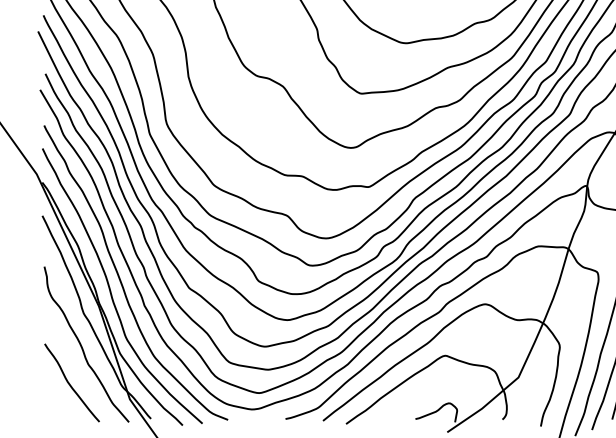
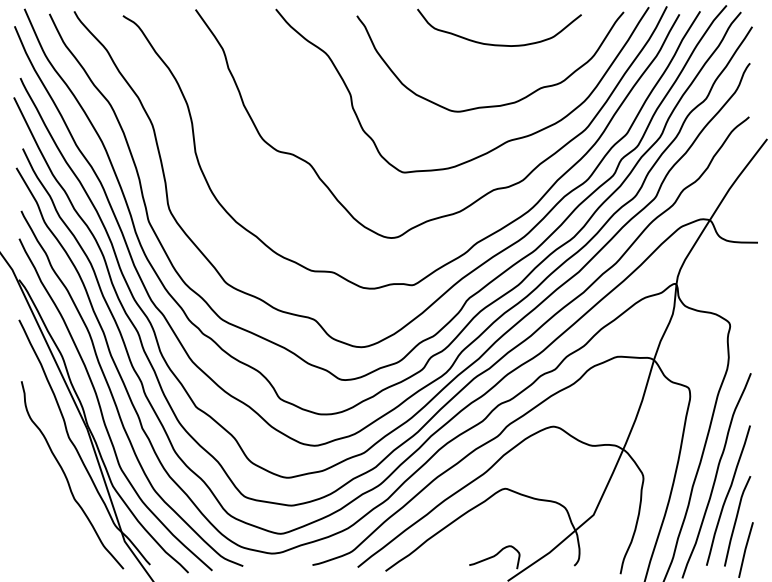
curve: (70, 383) -> (52, 522), removed

